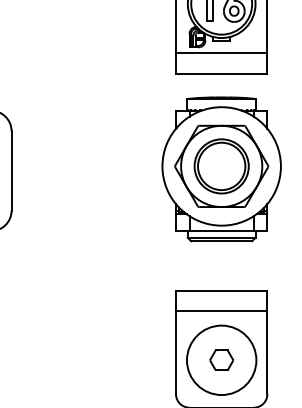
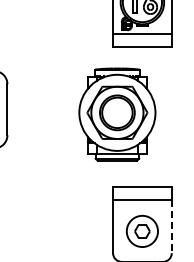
part: (221, 168) -> (117, 114), moved
line: (266, 352) -> (171, 226), solid -> dashed
circle: (221, 360) -> (142, 231), size x0.7

